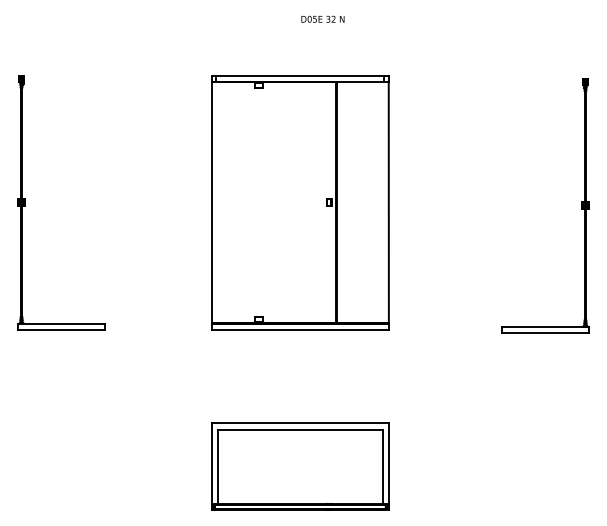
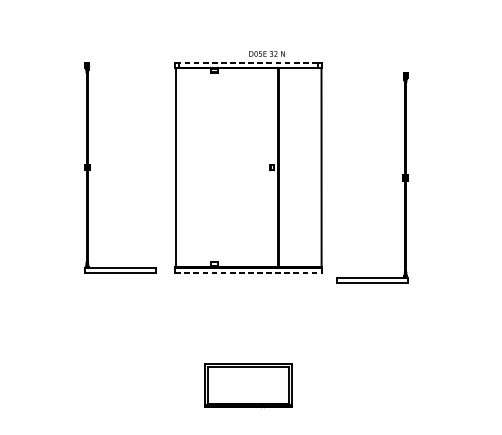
text: (322, 18) -> (266, 53), moved
line: (300, 76) -> (248, 63), solid -> dashed
part: (25, 202) -> (90, 167), moved
part: (581, 205) -> (402, 177), moved
line: (300, 329) -> (248, 272), solid -> dashed
part: (300, 466) -> (248, 385), size x0.6

